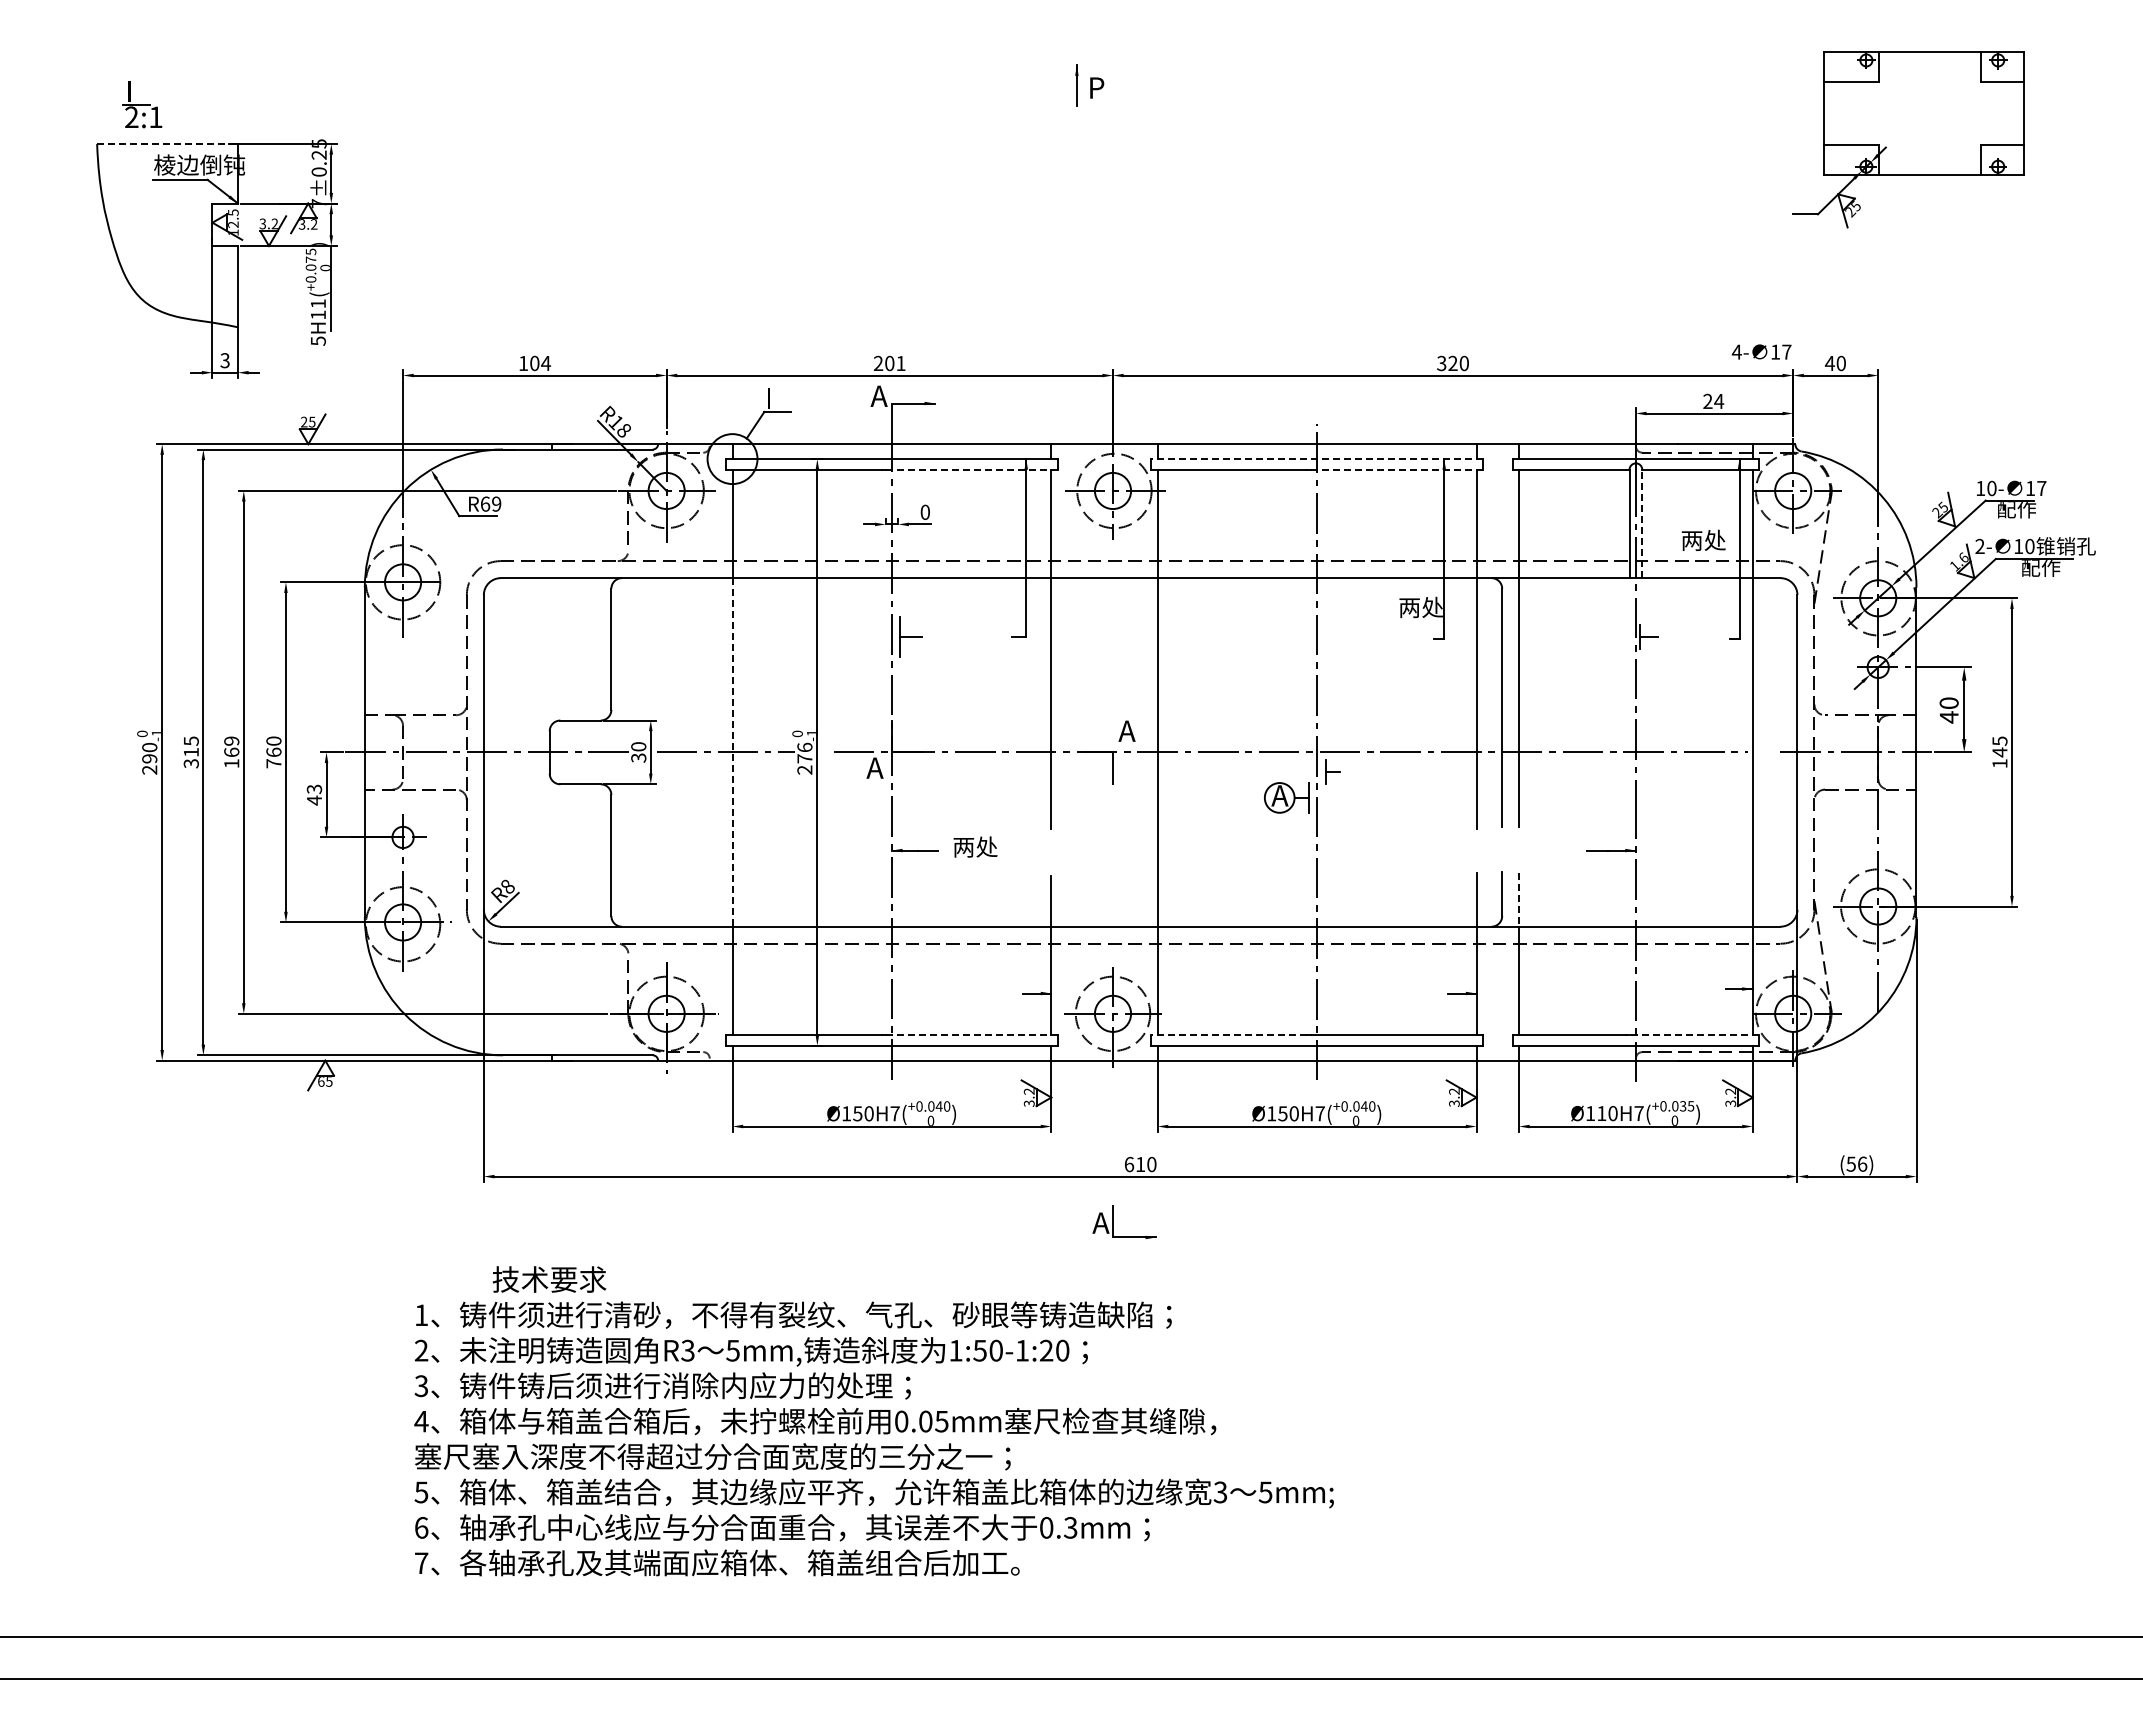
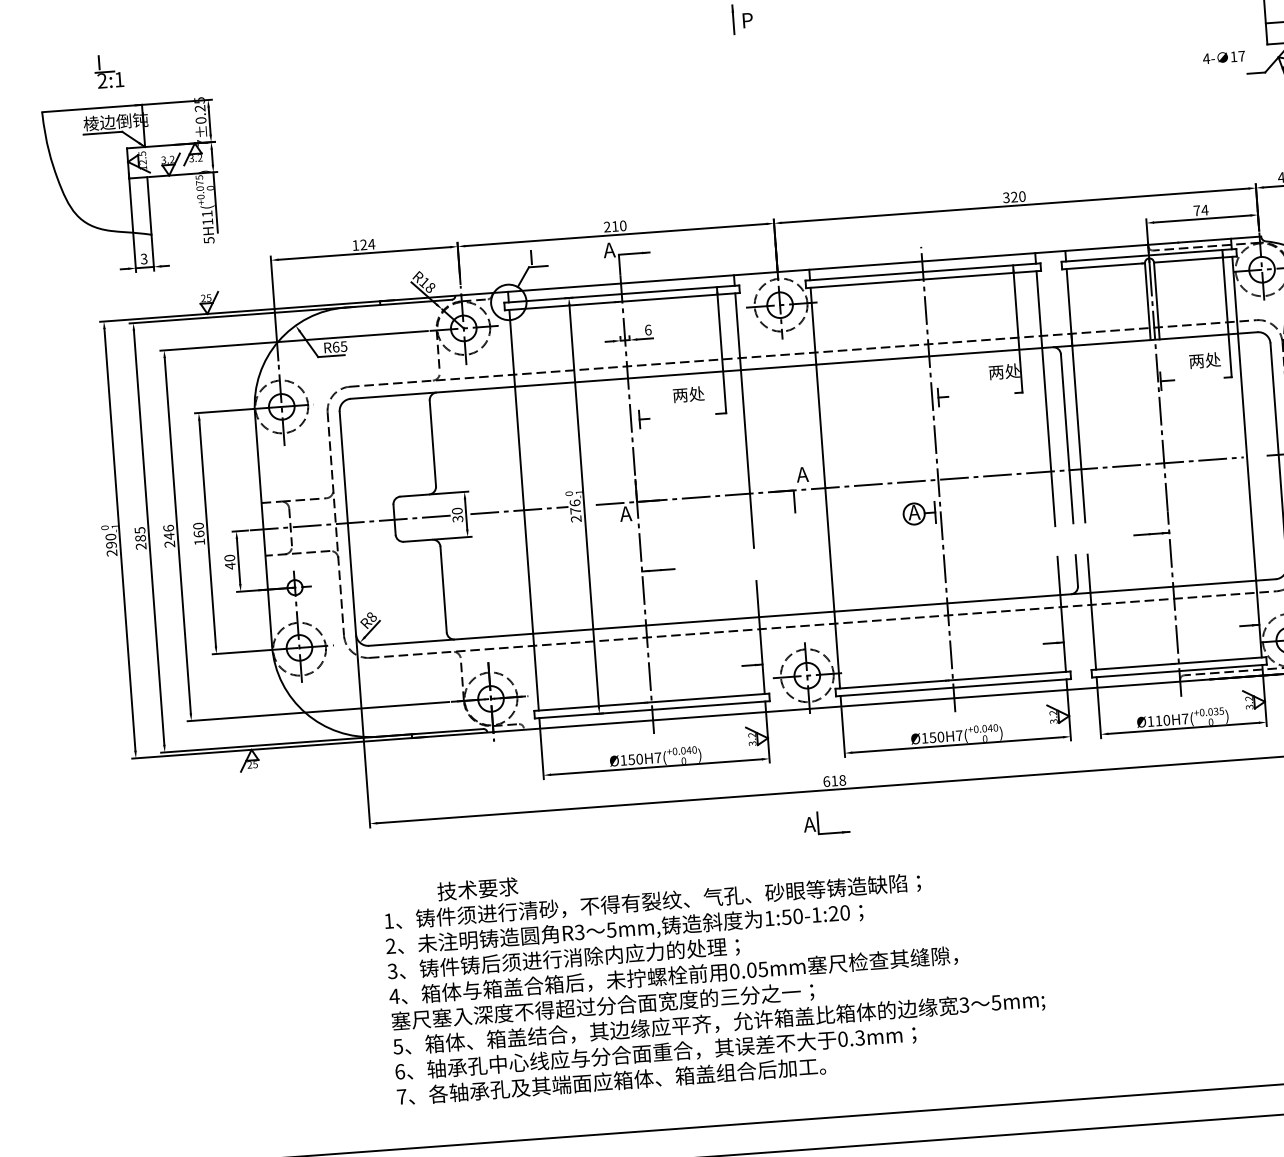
part: (142, 104) -> (109, 71), moved
line: (168, 144) -> (92, 108), dashed -> solid
text: (1761, 351) -> (1223, 57), moved
text: (534, 363) -> (363, 244), 104 -> 124
text: (895, 363) -> (619, 226), 201 -> 210
text: (1707, 400) -> (1196, 210), 24 -> 74
line: (1317, 459) -> (923, 272), dashed -> solid
line: (971, 469) -> (678, 297), dashed -> solid
line: (1396, 469) -> (979, 275), dashed -> solid
text: (496, 503) -> (343, 346), R69 -> R65
text: (925, 511) -> (648, 329), 0 -> 6
line: (1642, 523) -> (1156, 300), dashed -> solid
text: (1703, 539) -> (1204, 359), moved
part: (910, 636) -> (644, 418), size x0.62
text: (231, 752) -> (169, 536), 169 -> 246
line: (732, 752) -> (524, 510), dashed -> solid
text: (190, 757) -> (140, 542), 315 -> 285
text: (273, 763) -> (199, 541), 760 -> 160
part: (1332, 771) -> (943, 396), moved
text: (314, 789) -> (229, 558), 43 -> 40
text: (975, 846) -> (688, 394), moved
line: (1519, 899) -> (1089, 573), dashed -> solid
line: (971, 1035) -> (708, 698), dashed -> solid
line: (1229, 1035) -> (890, 684), dashed -> solid
line: (1694, 1035) -> (1220, 660), dashed -> solid
text: (321, 1081) -> (249, 764), 65 -> 25
text: (1151, 1164) -> (842, 780), 610 -> 618
text: (873, 1421) -> (714, 972), moved

